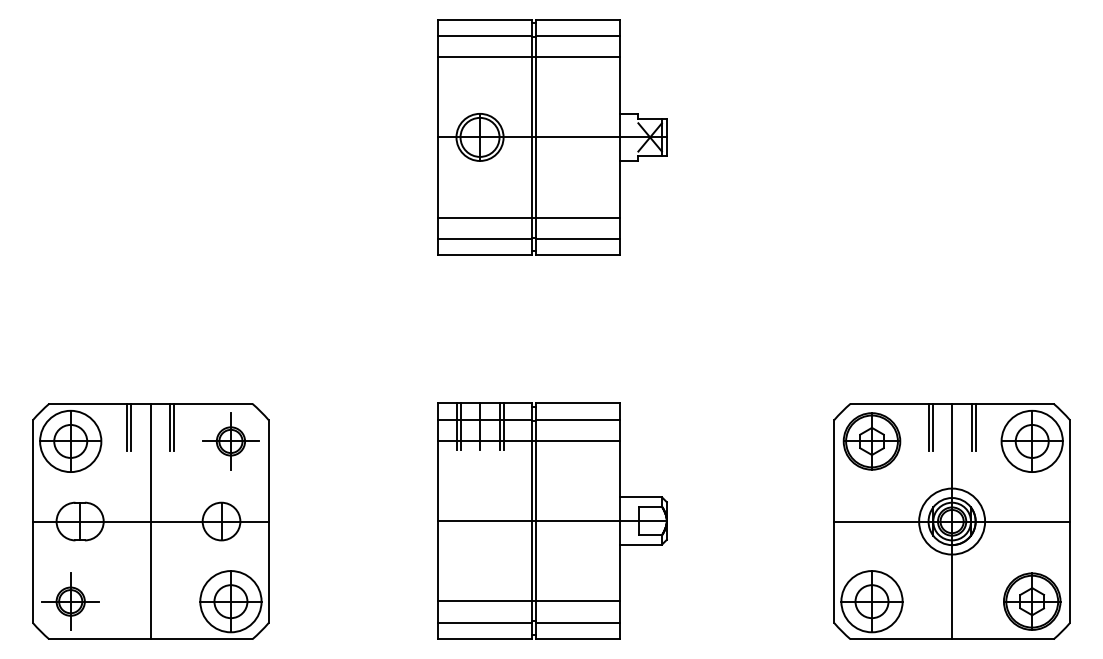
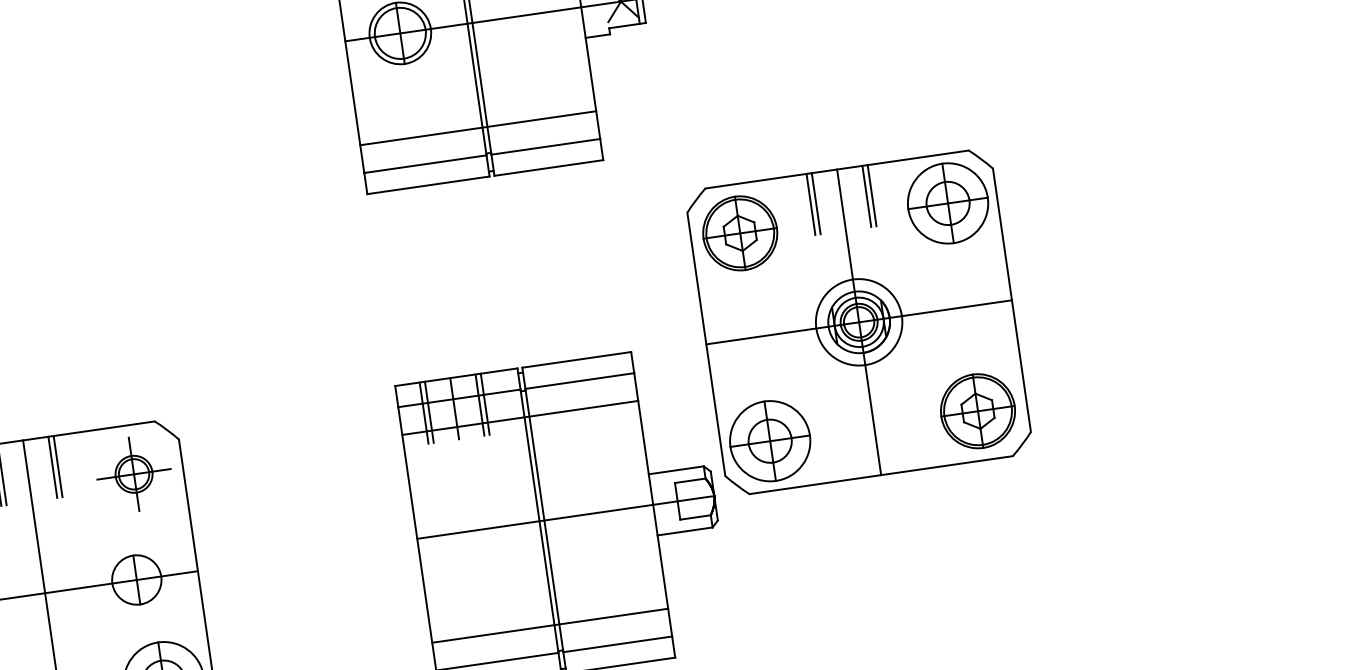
part: (951, 521) -> (858, 322), moved

